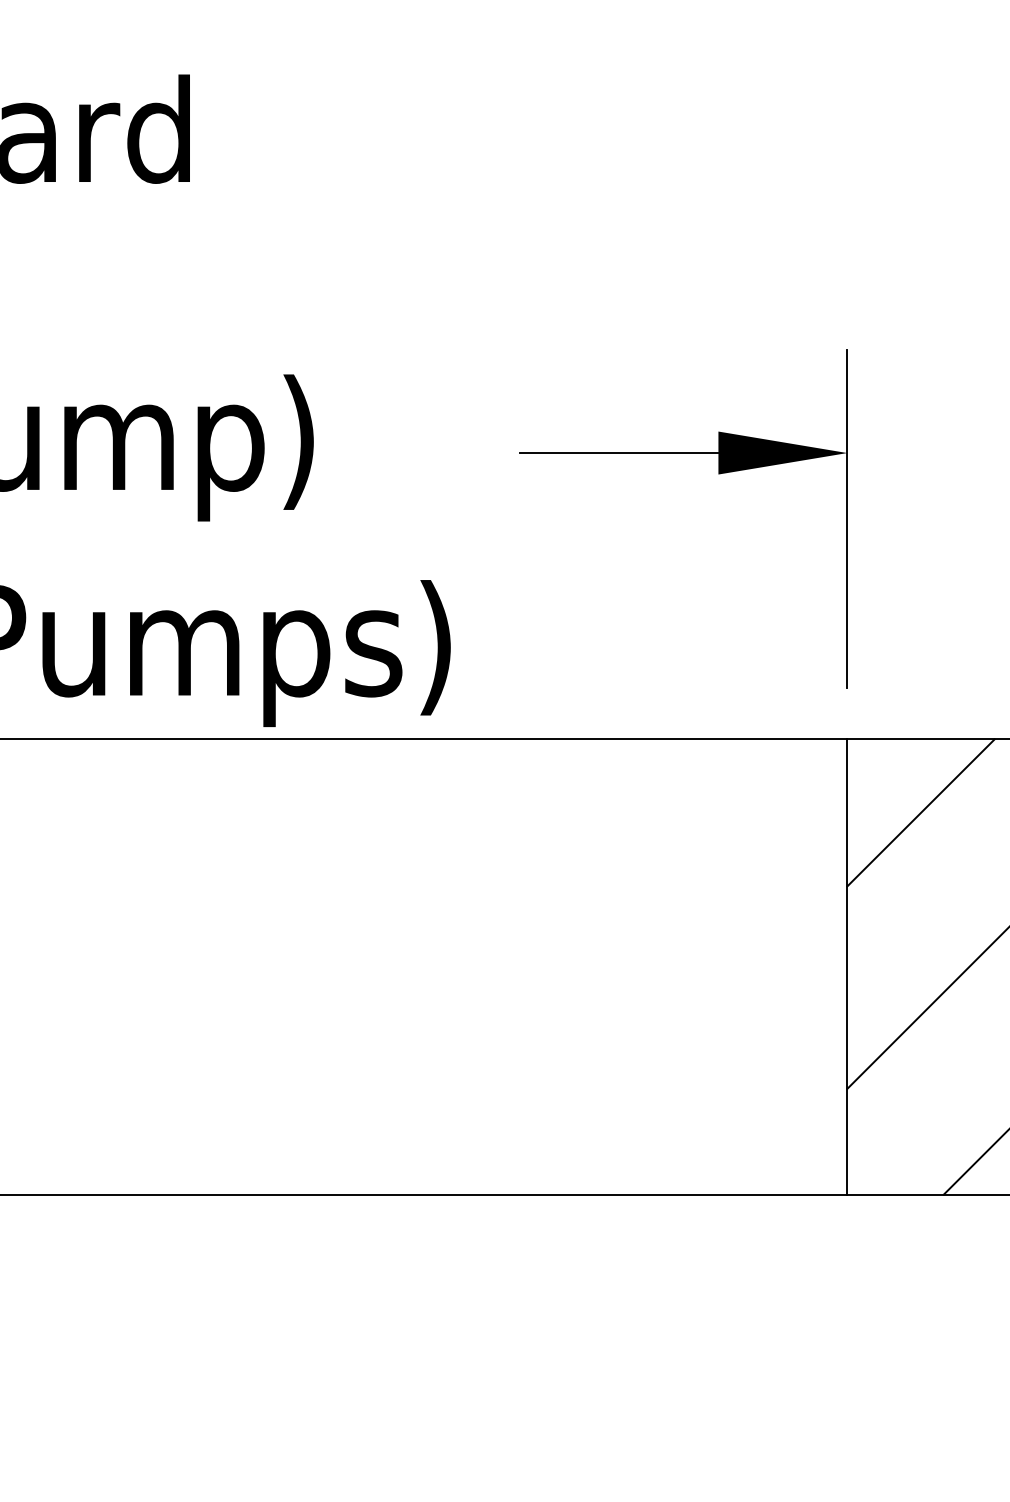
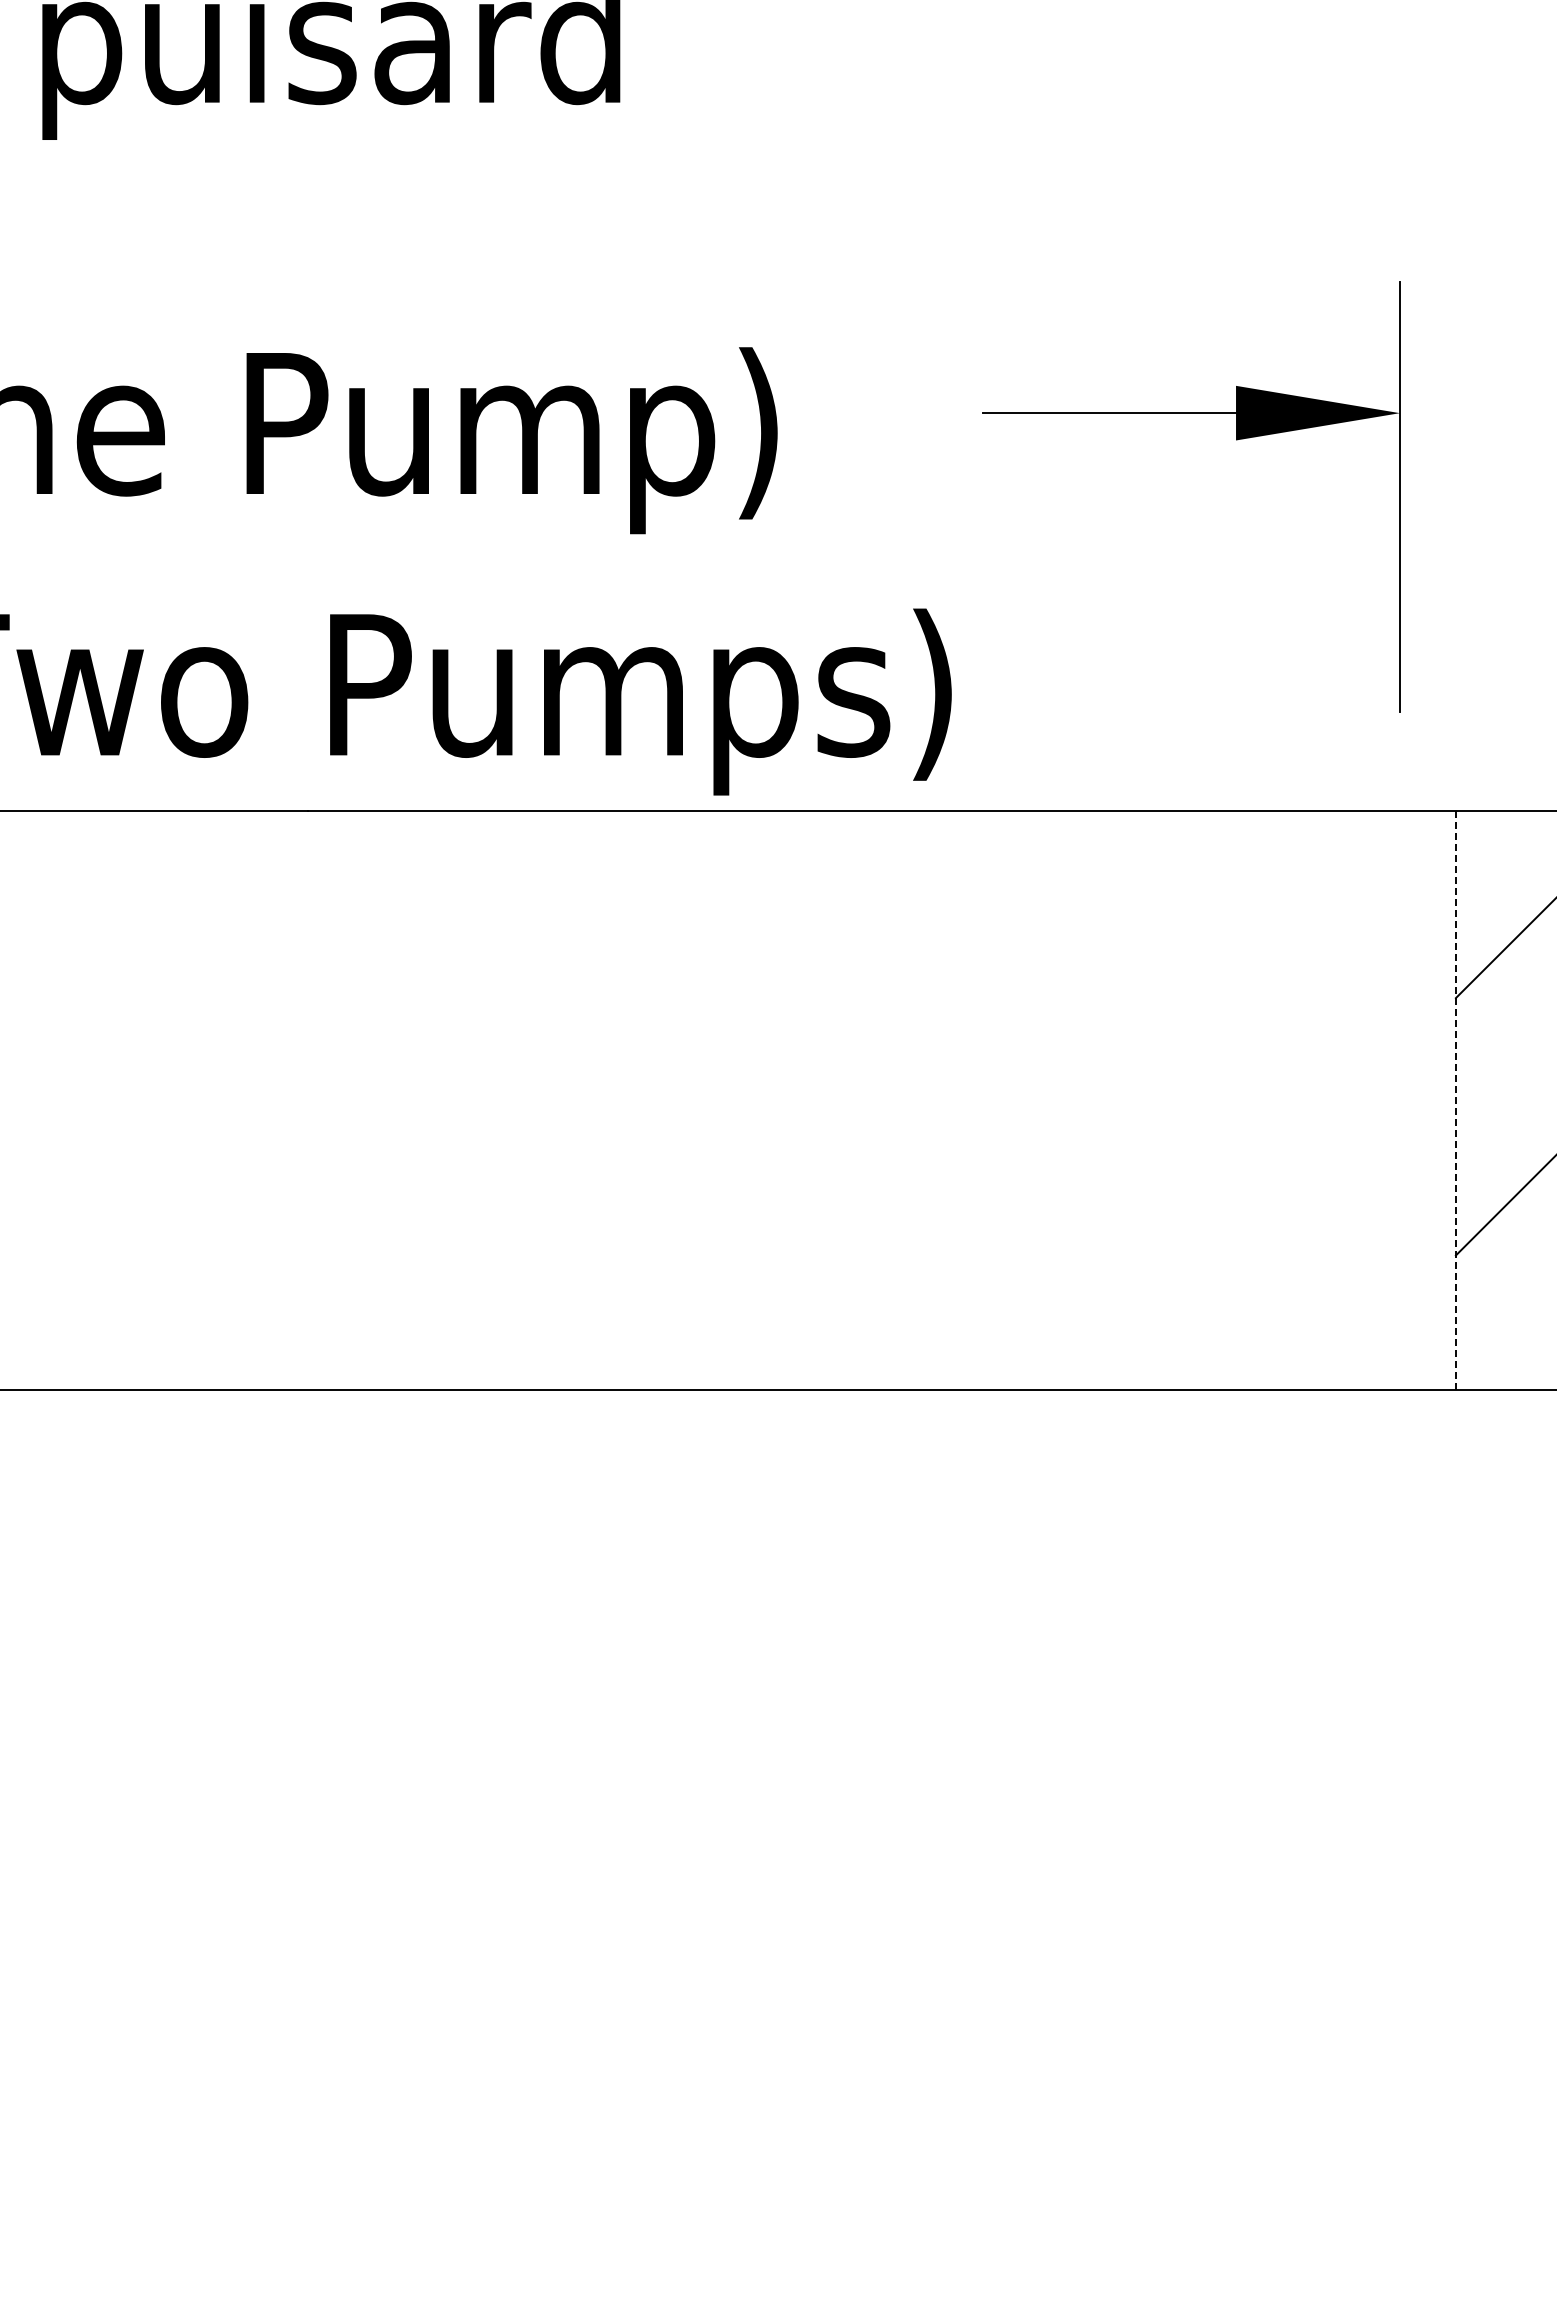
part: (718, 474) -> (1236, 440), moved
line: (847, 966) -> (1455, 1100), solid -> dashed

